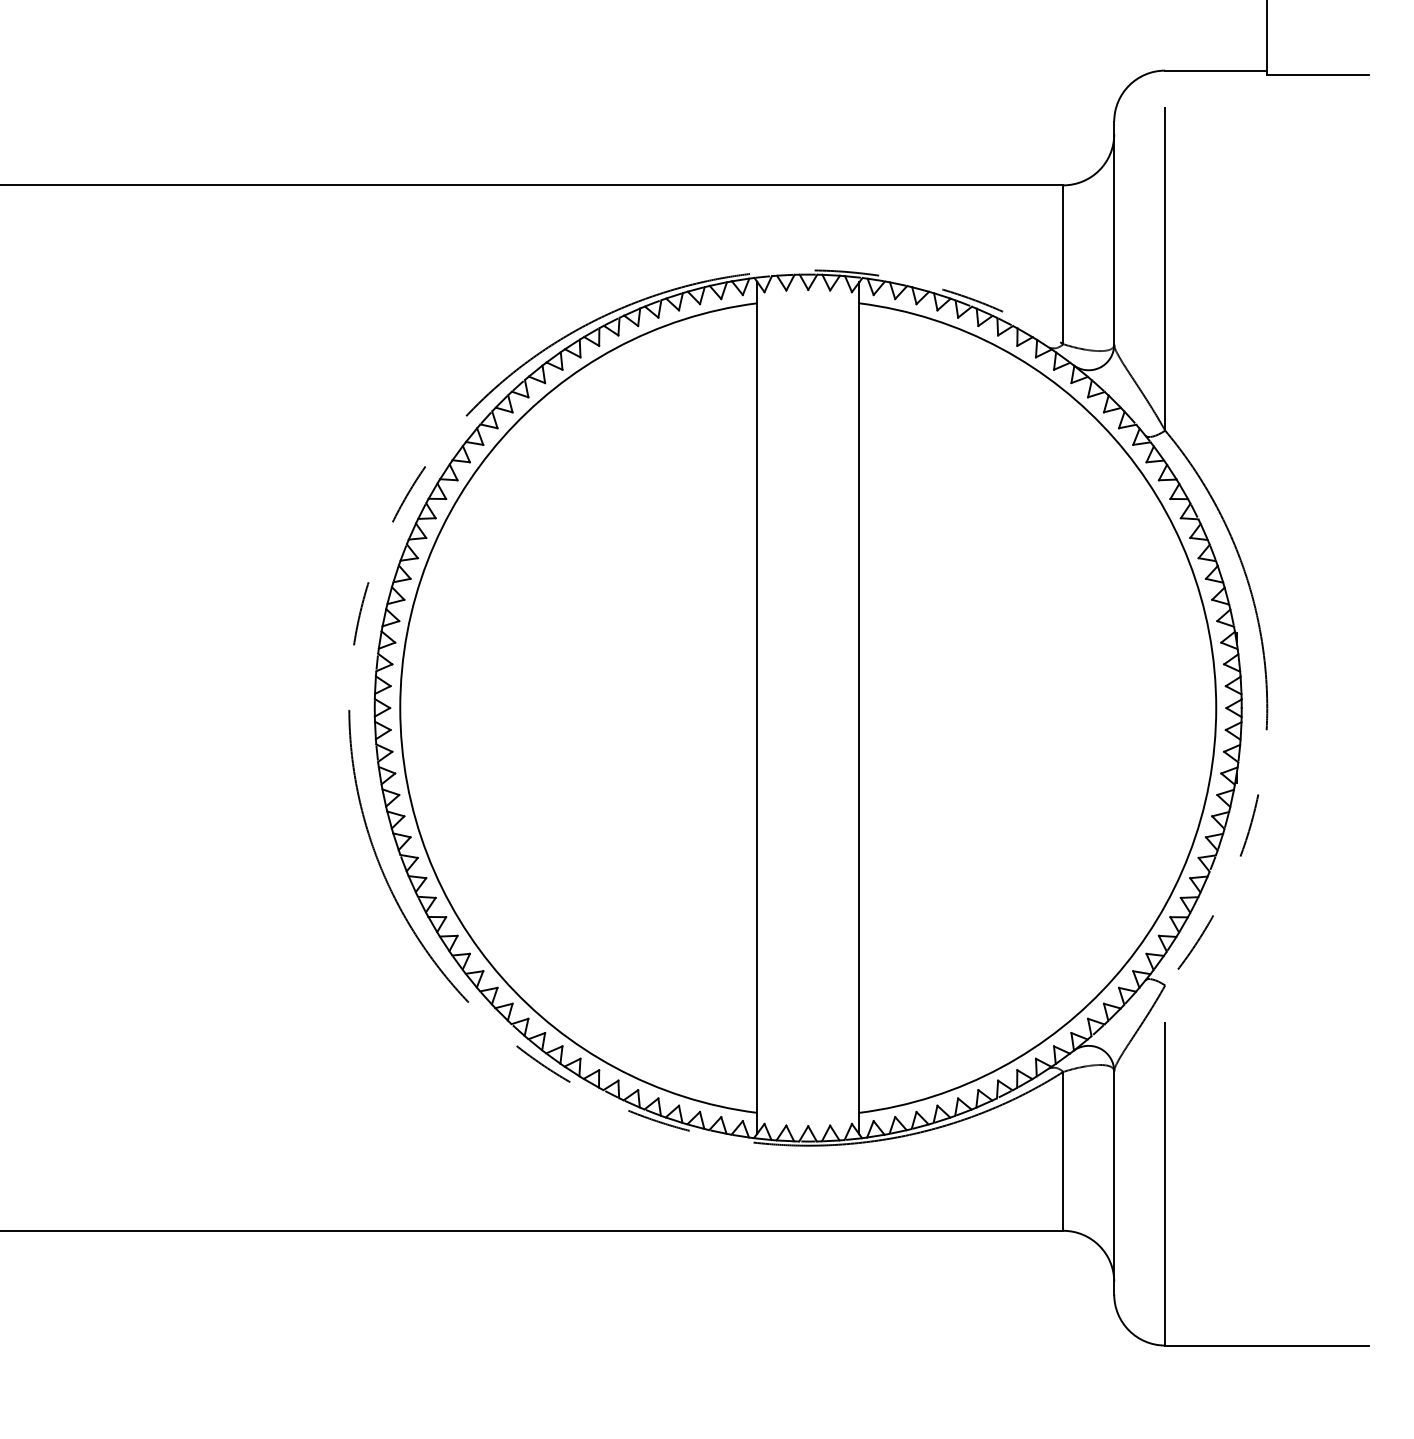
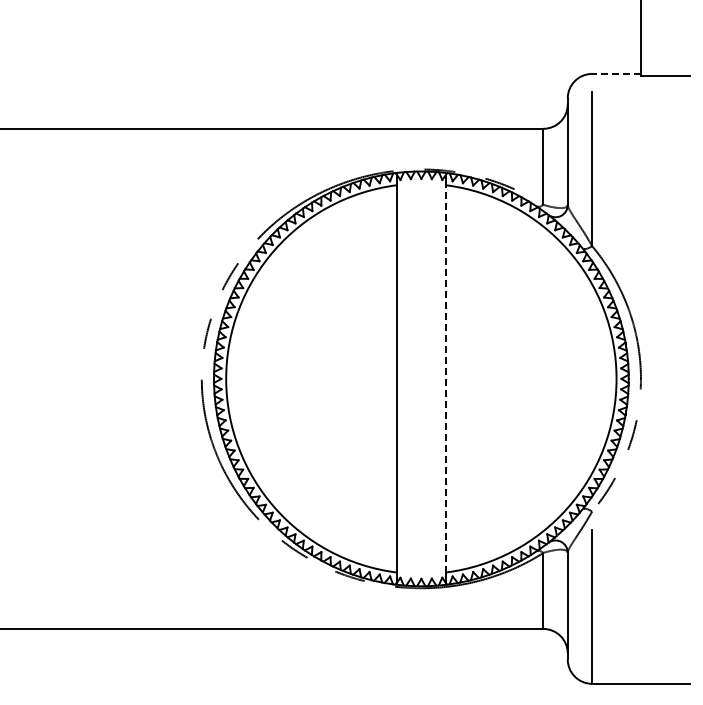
line: (1216, 69) -> (616, 73), solid -> dashed
line: (858, 707) -> (445, 378), solid -> dashed

